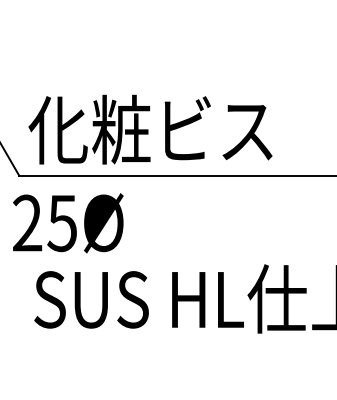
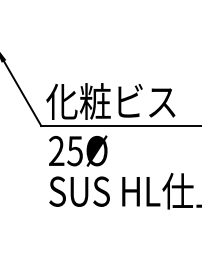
text: (68, 222) -> (78, 150), moved

